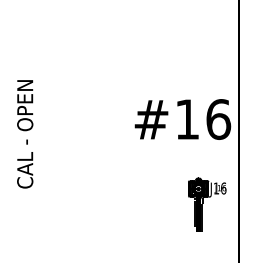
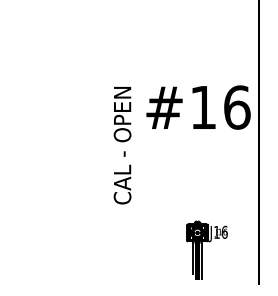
text: (182, 119) -> (198, 107), moved
text: (25, 134) -> (122, 145), moved
part: (206, 204) -> (206, 249), moved

